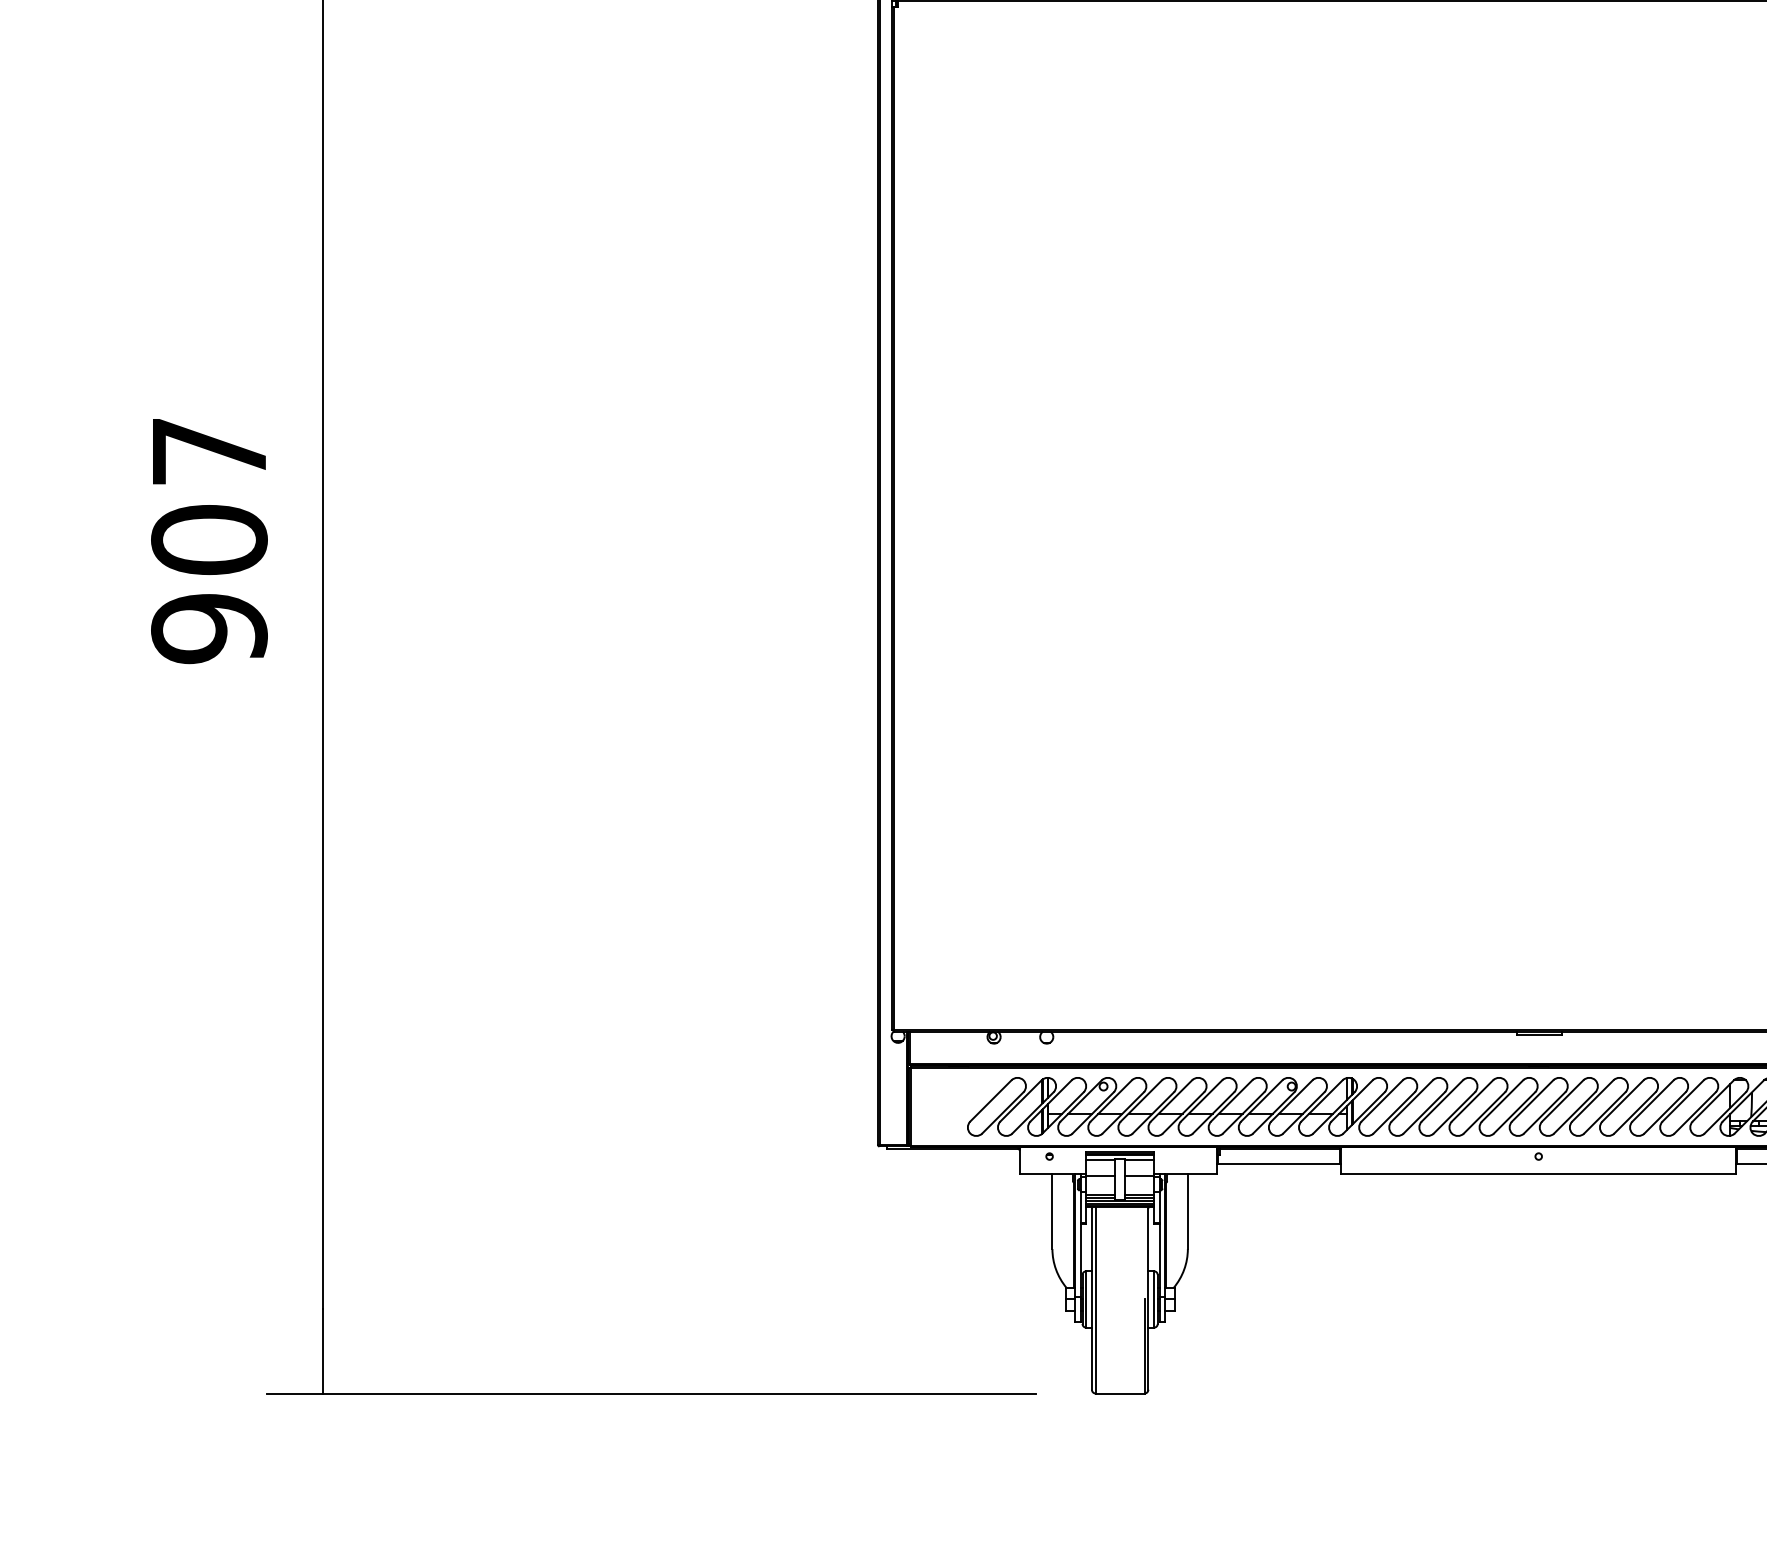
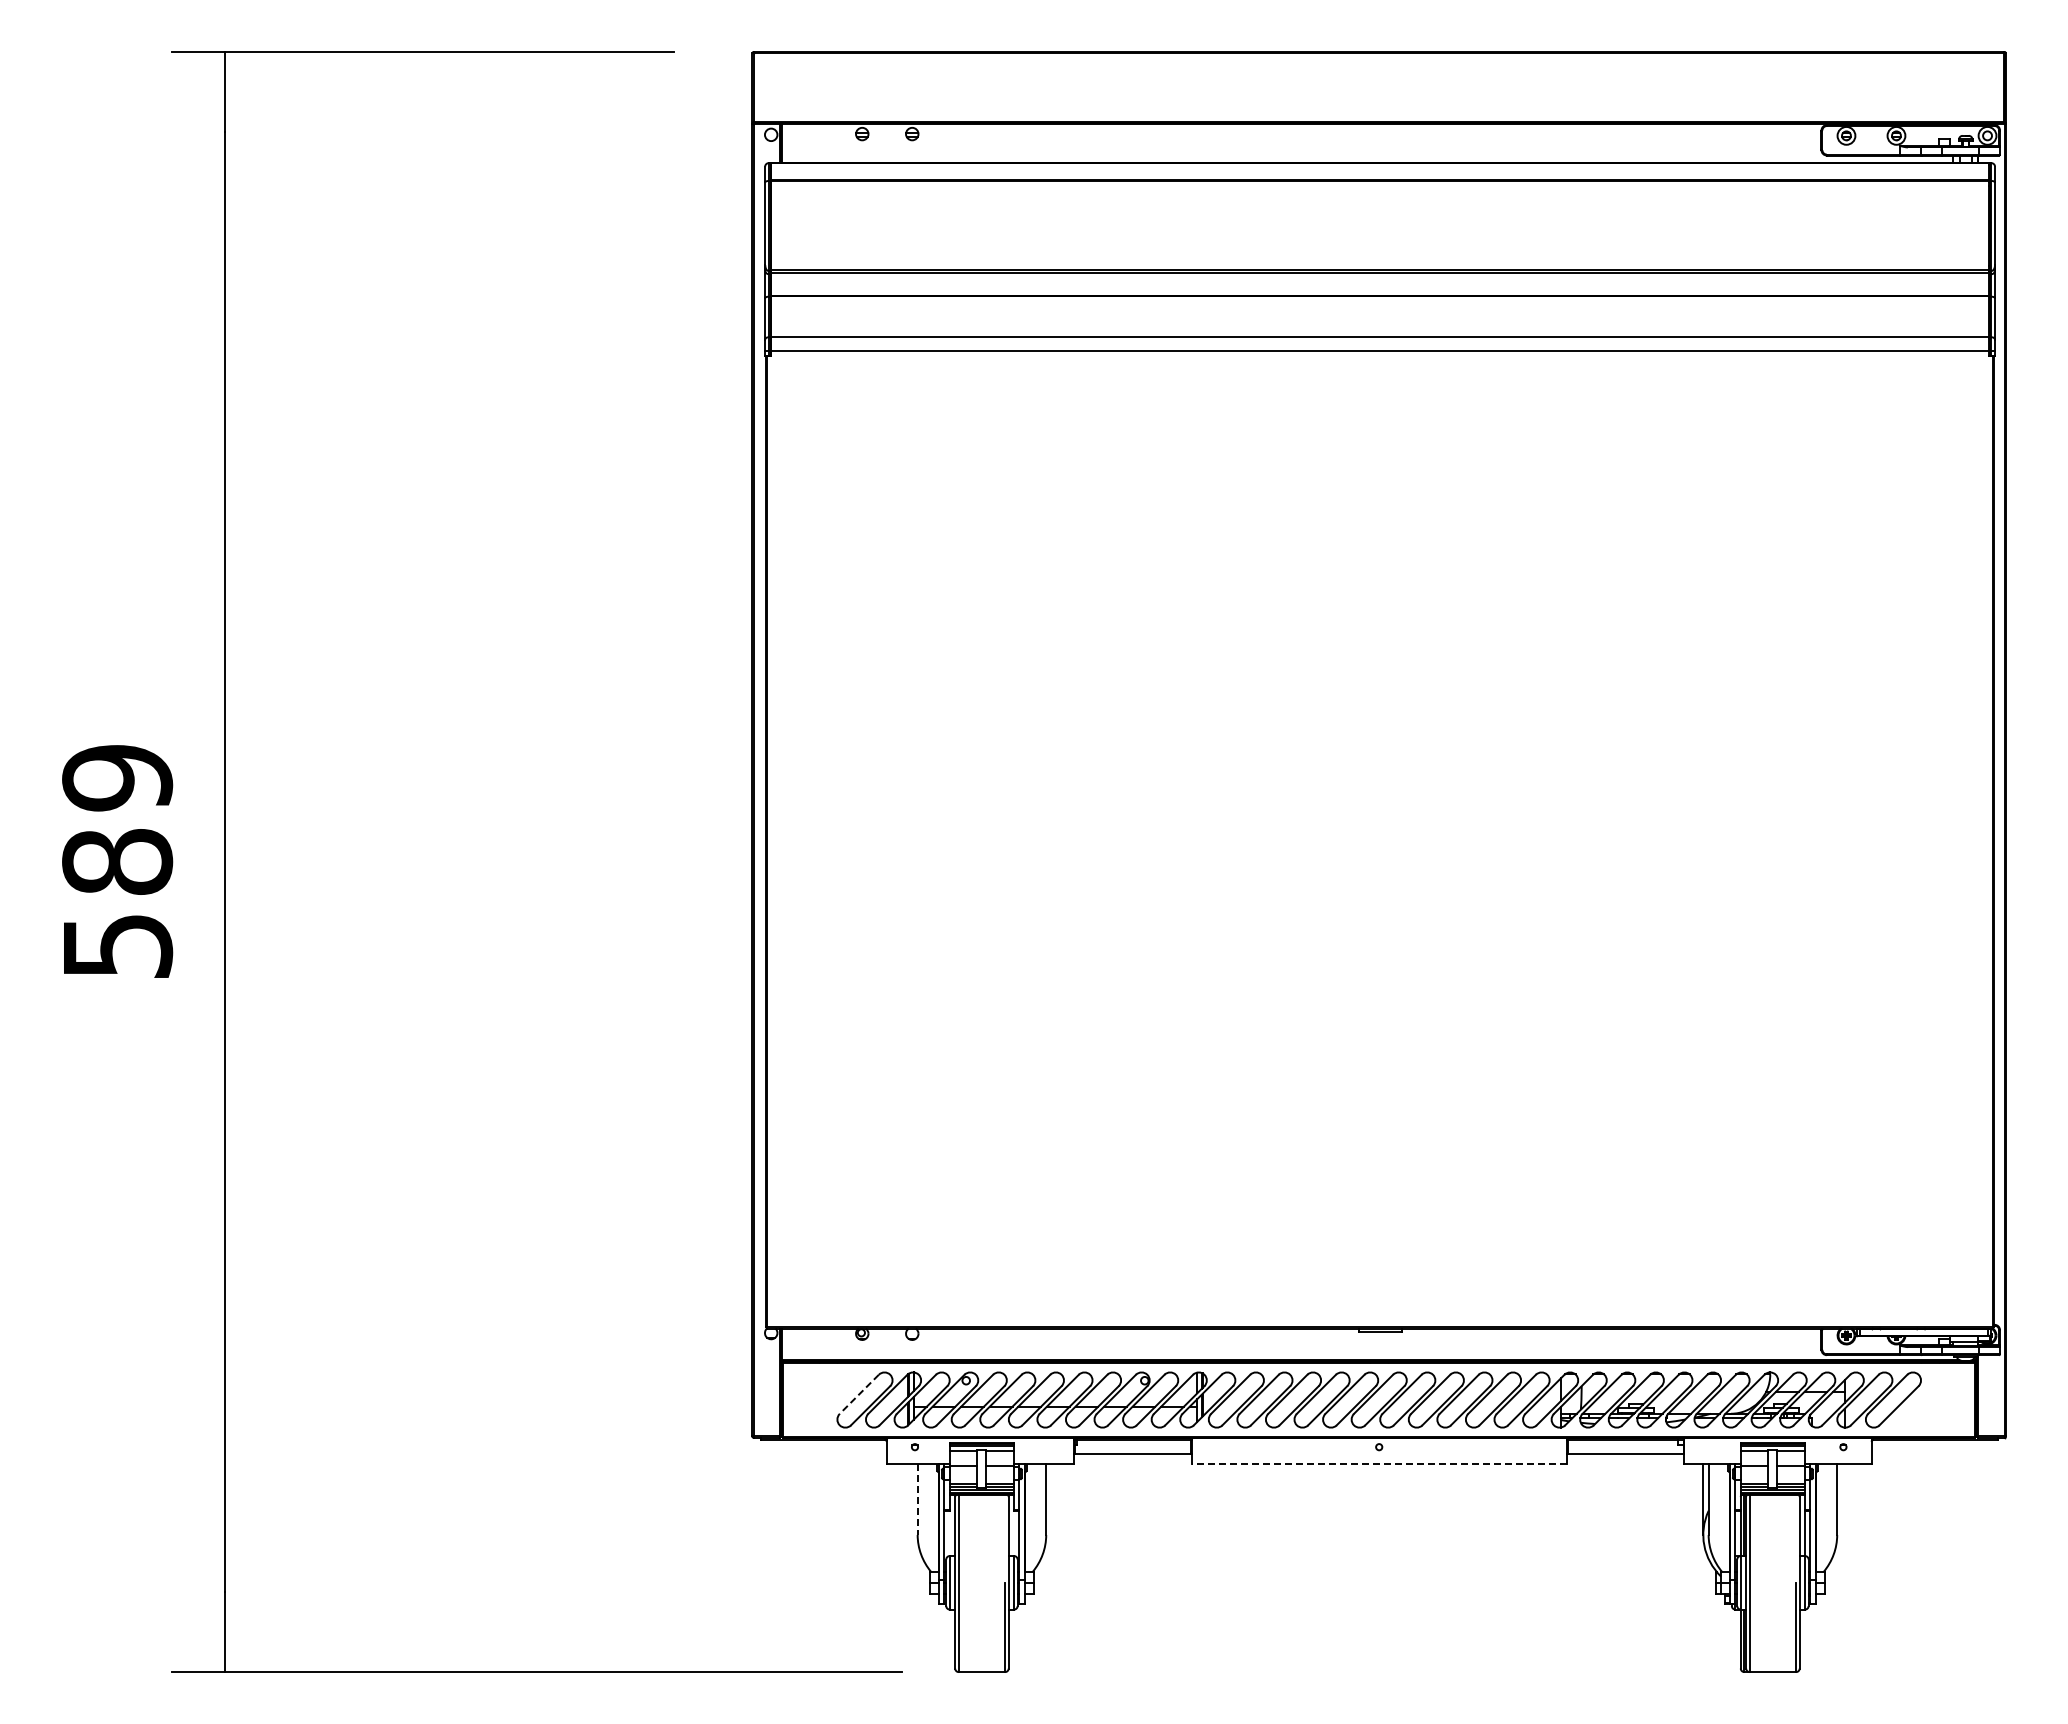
text: (209, 540) -> (117, 862), 907 -> 589
line: (991, 1101) -> (859, 1394), solid -> dashed
line: (1537, 1174) -> (1378, 1464), solid -> dashed
line: (1052, 1212) -> (917, 1500), solid -> dashed

